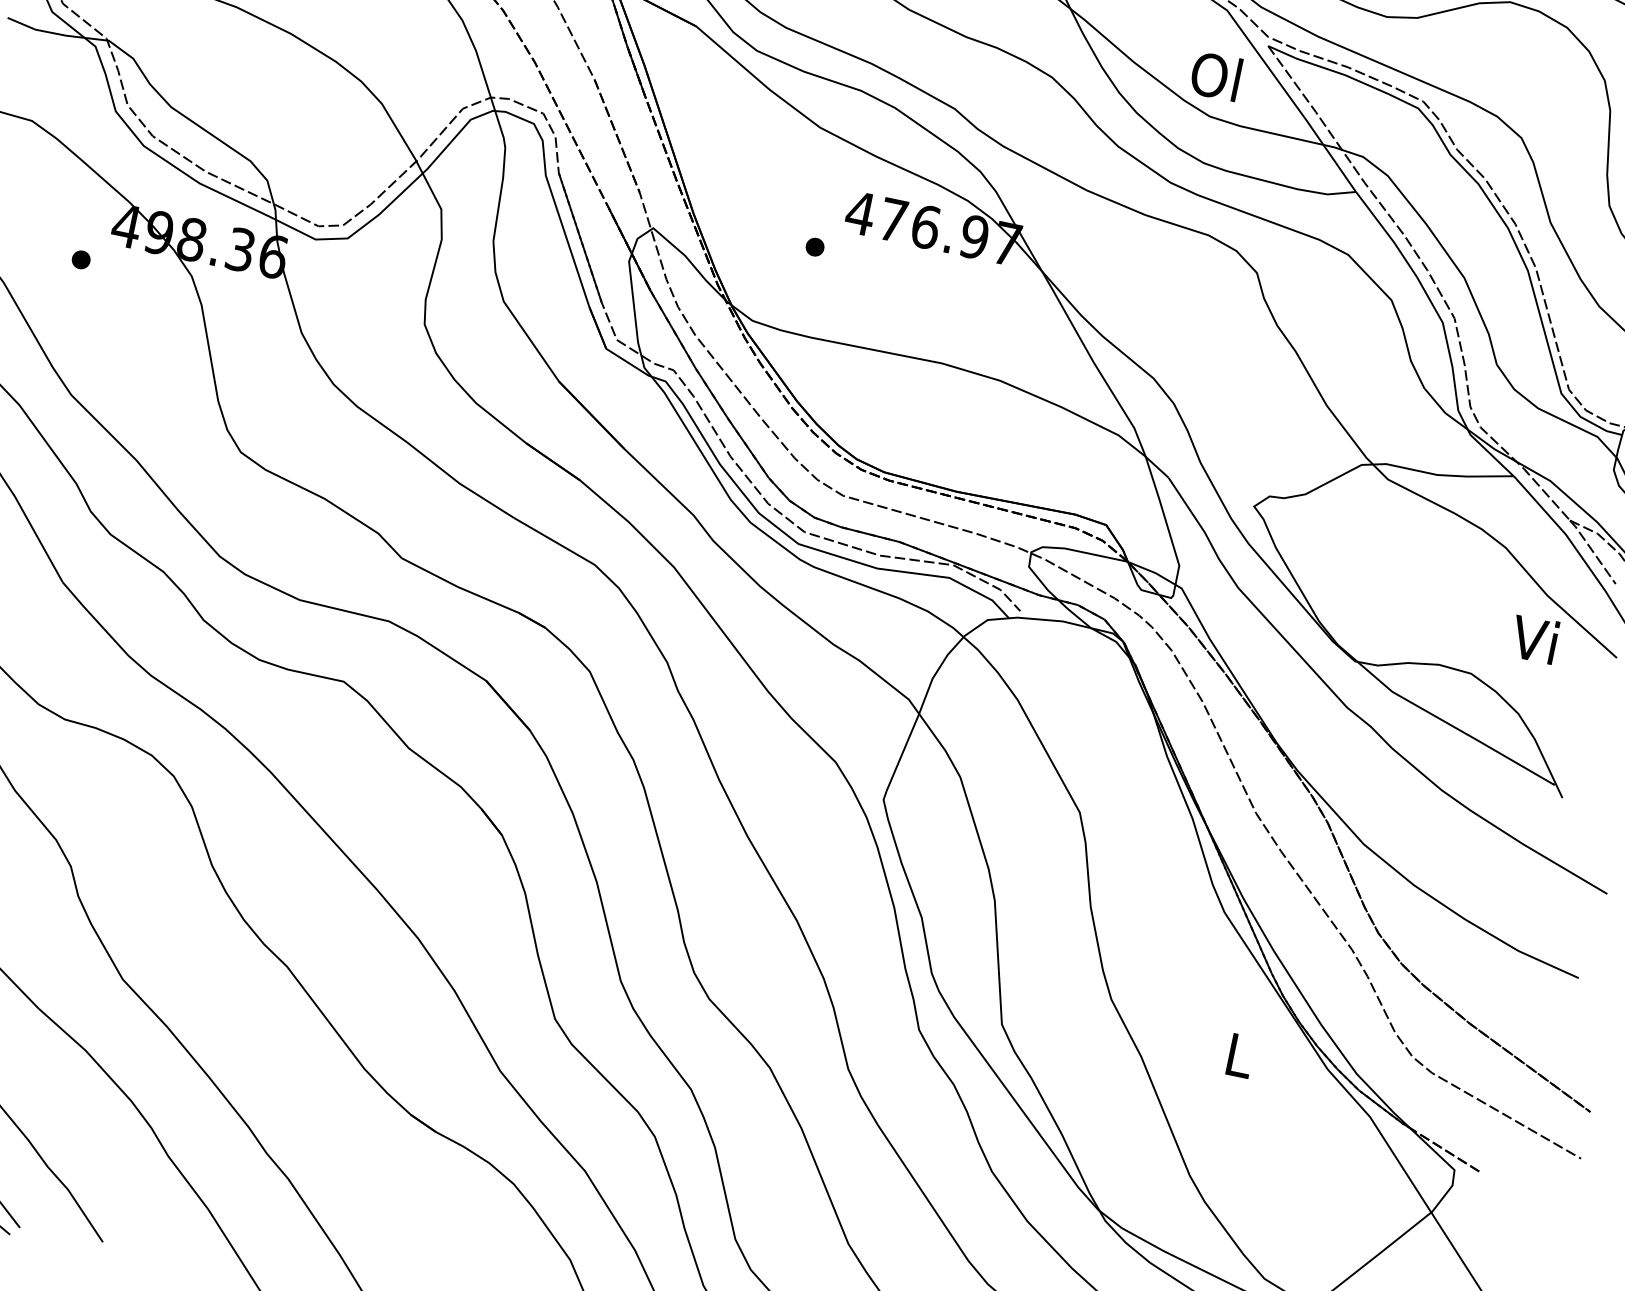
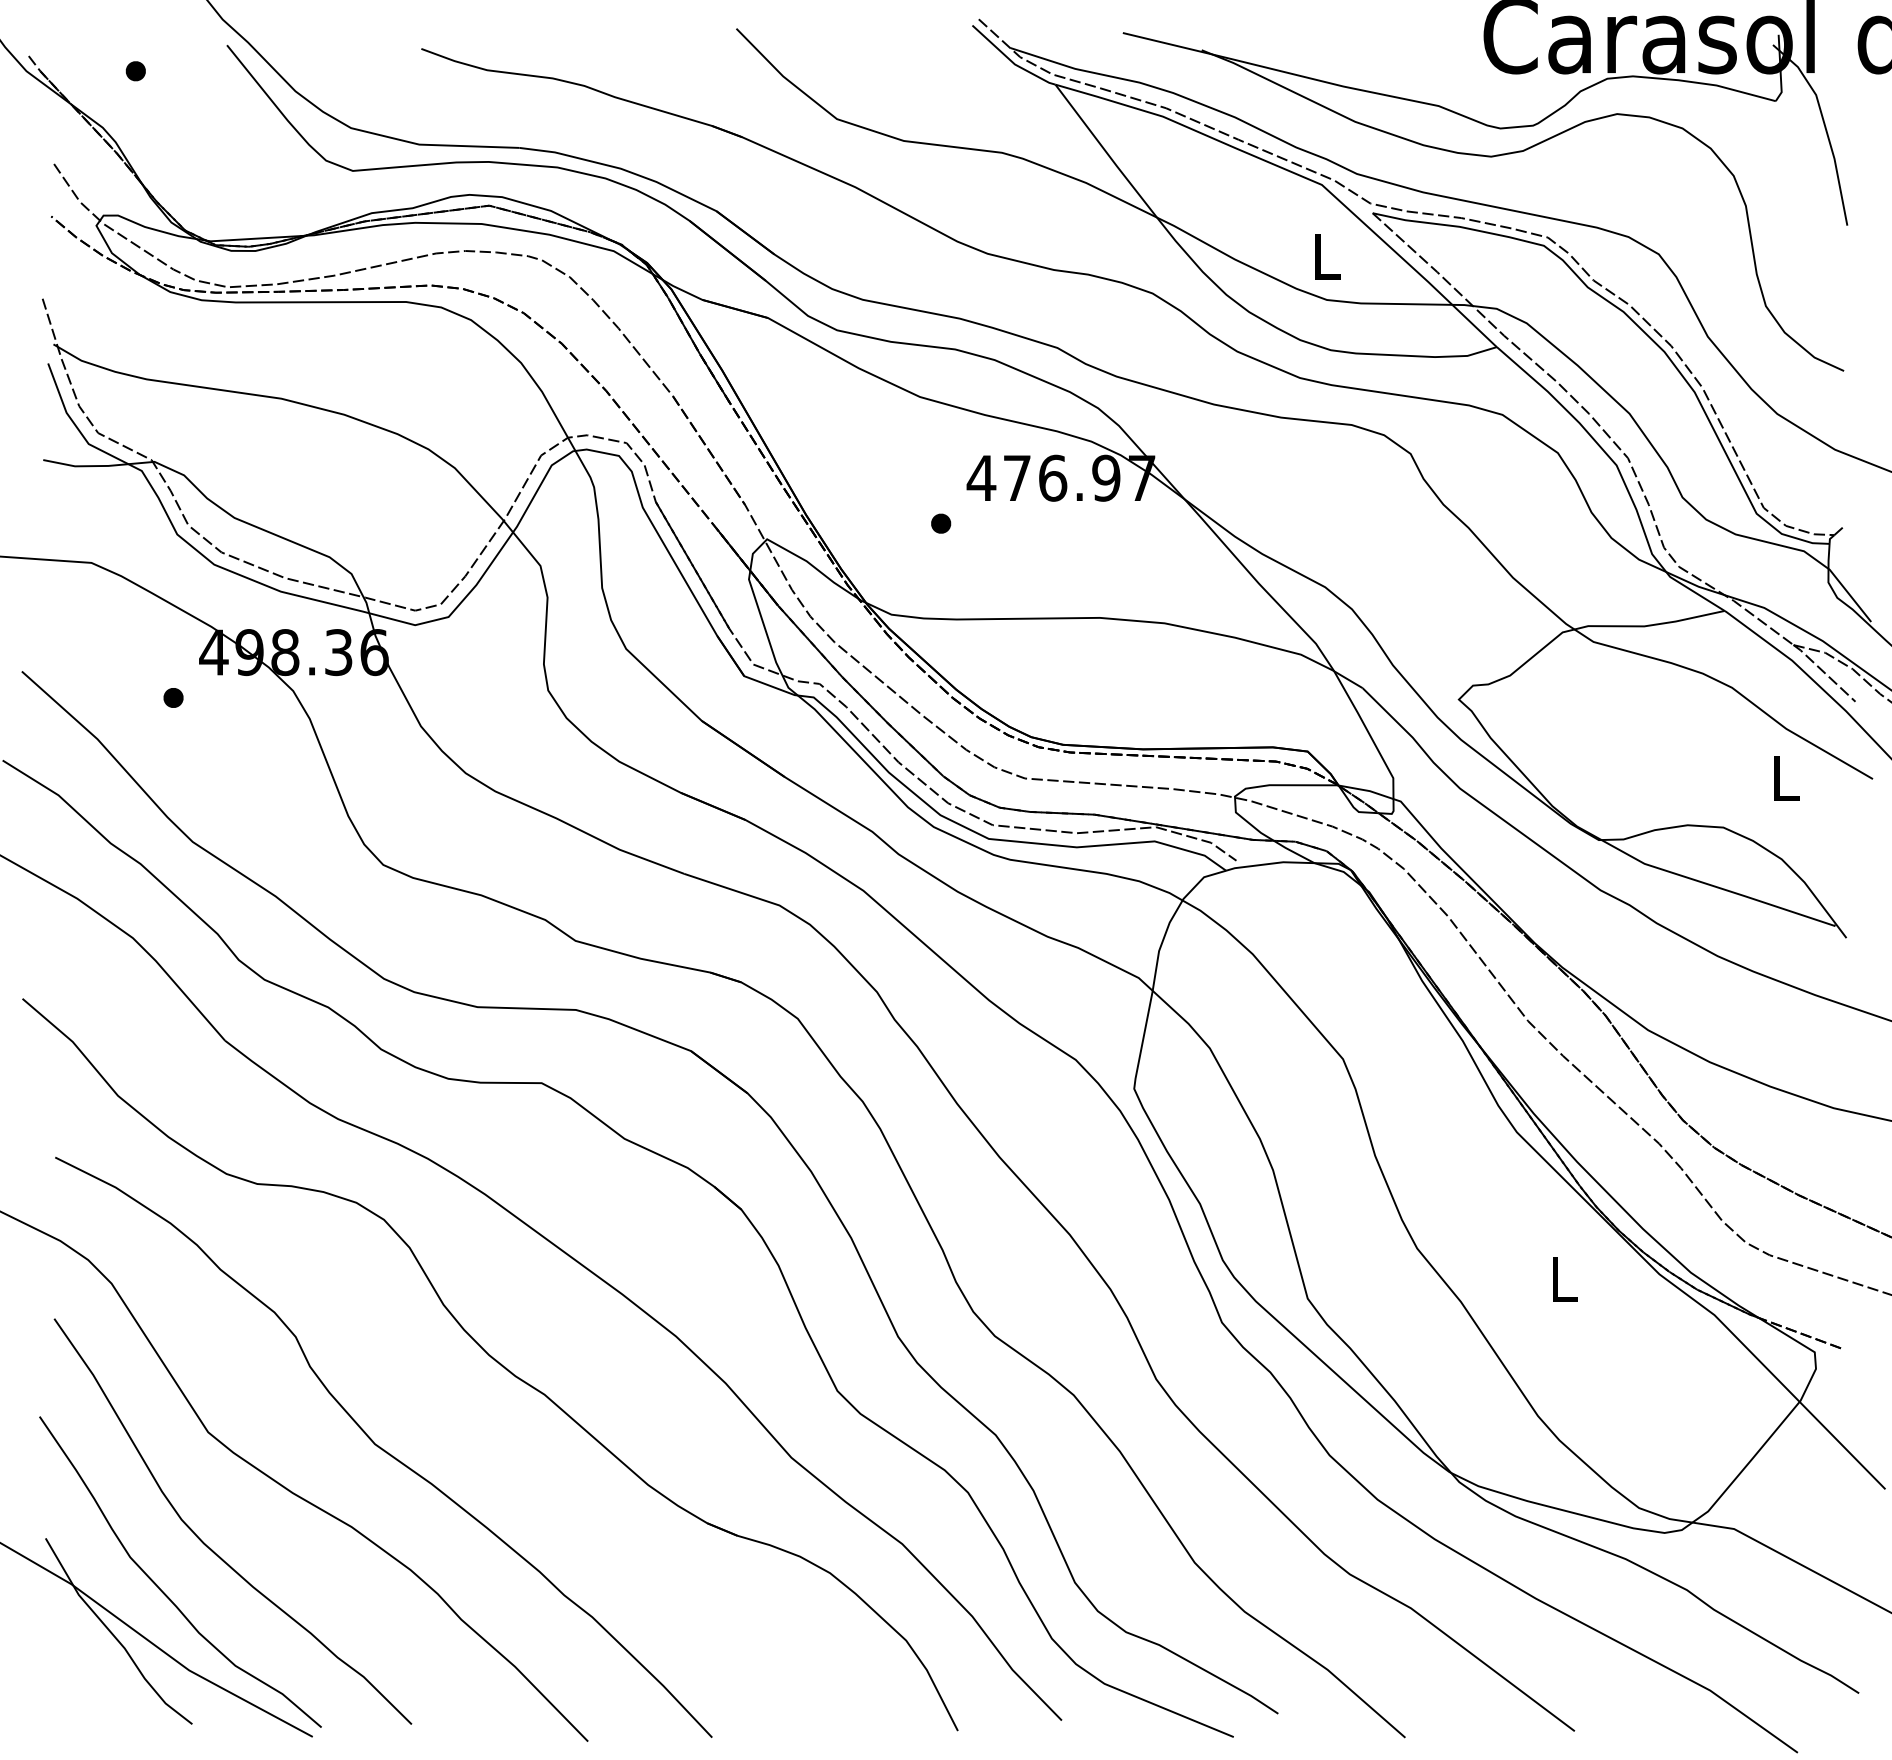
text: (1215, 76) -> (1323, 256), Ol -> L
text: (1533, 638) -> (1781, 776), Vi -> L

